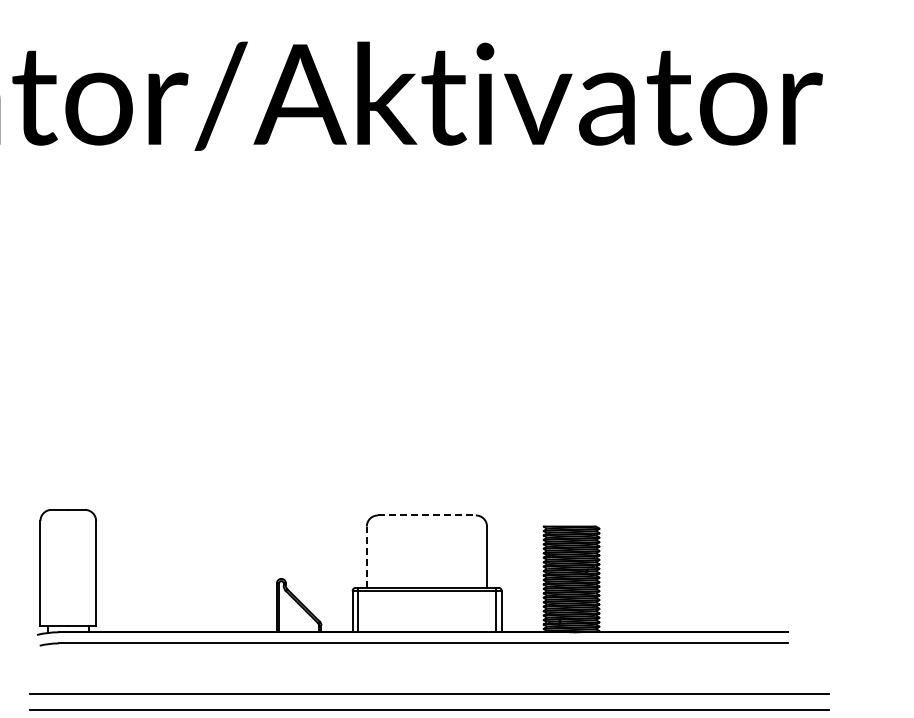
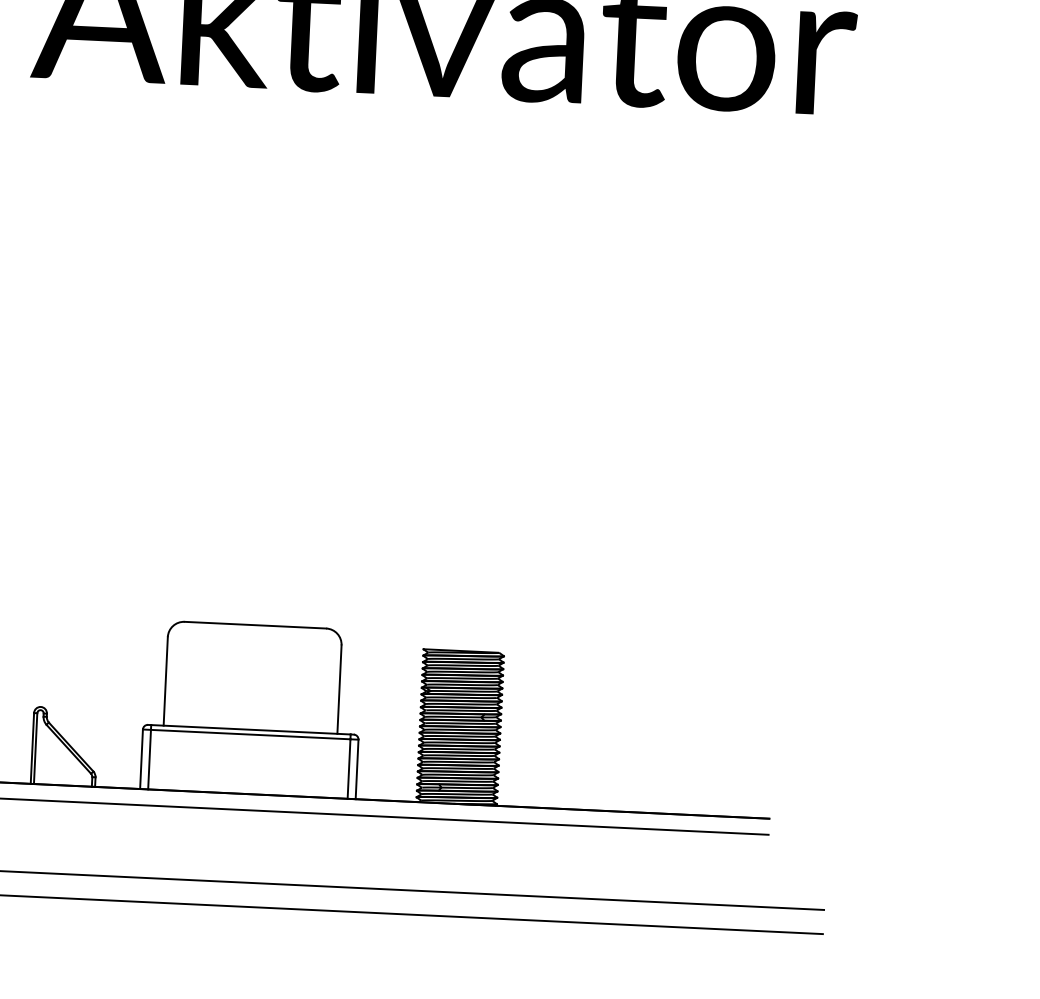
line: (426, 515) -> (254, 625), dashed -> solid
line: (366, 557) -> (165, 681), dashed -> solid

